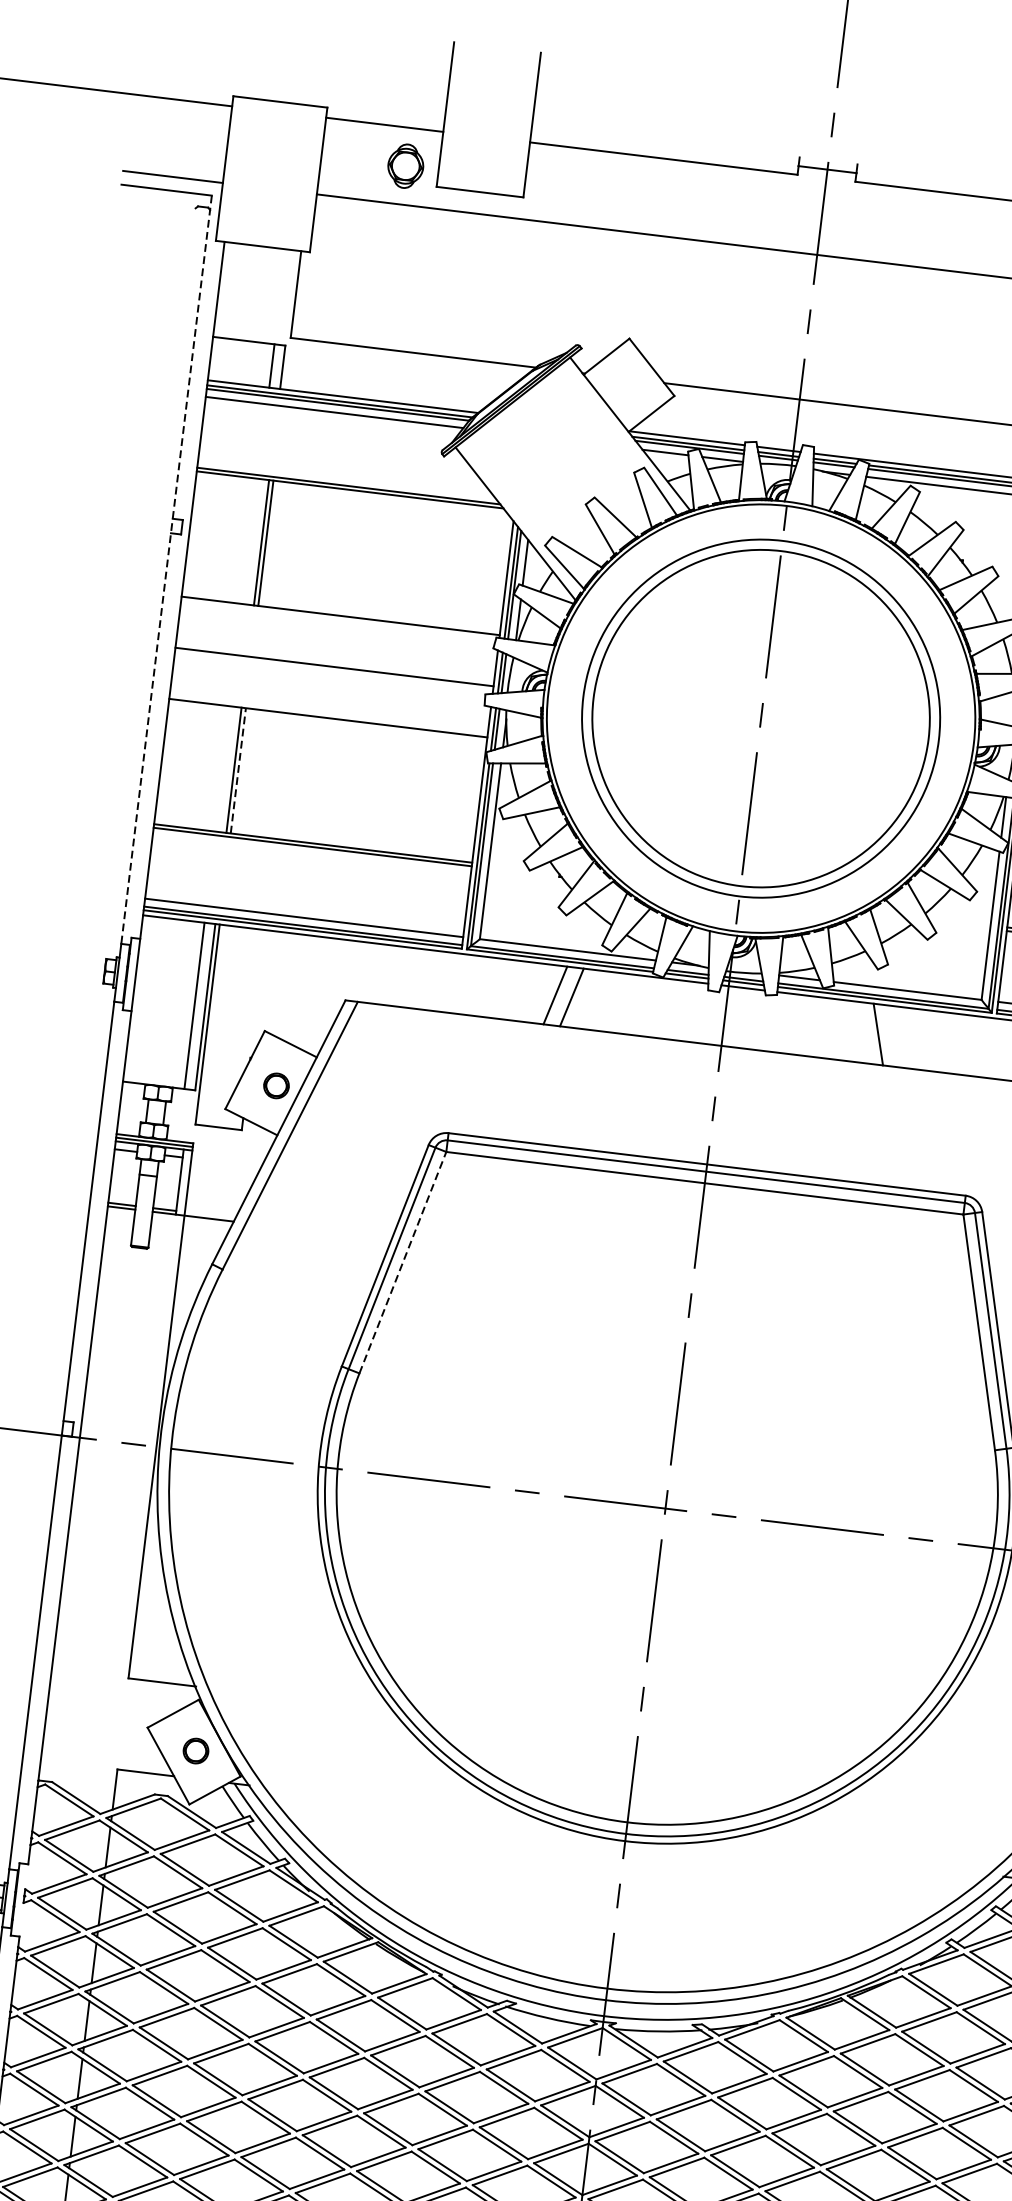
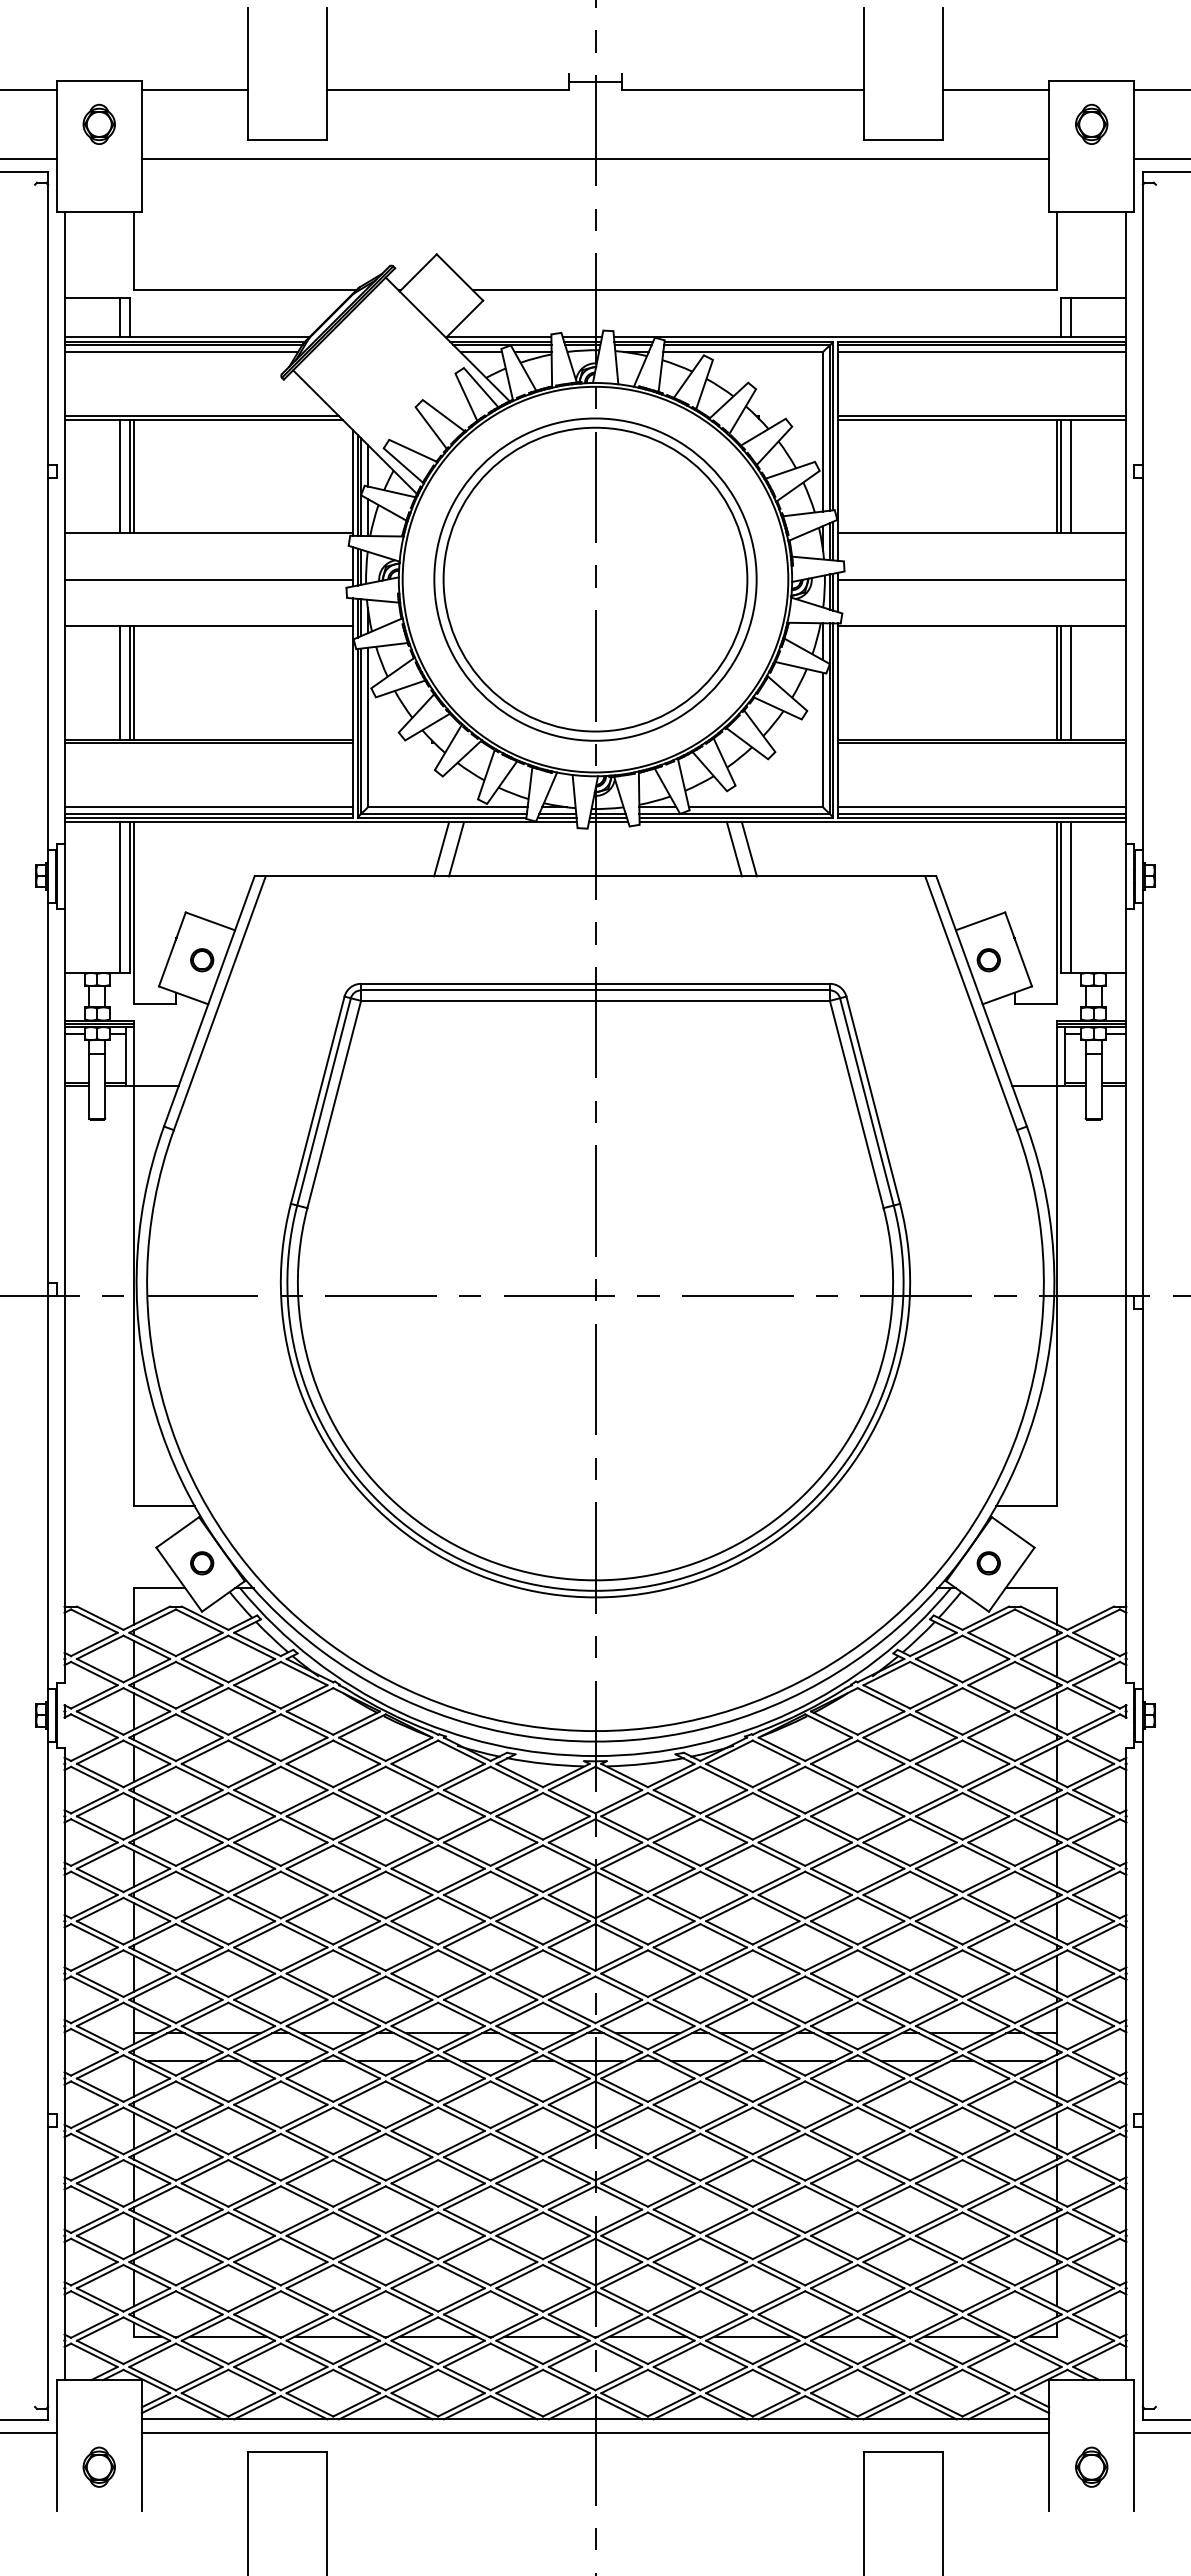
part: (405, 165) -> (98, 123), moved
line: (250, 541) -> (120, 476), added
line: (166, 570) -> (48, 511), dashed -> solid
line: (223, 768) -> (120, 682), added
line: (238, 770) -> (134, 682), dashed -> solid
line: (893, 1036) -> (748, 849), added
line: (403, 1262) -> (334, 1104), dashed -> solid

